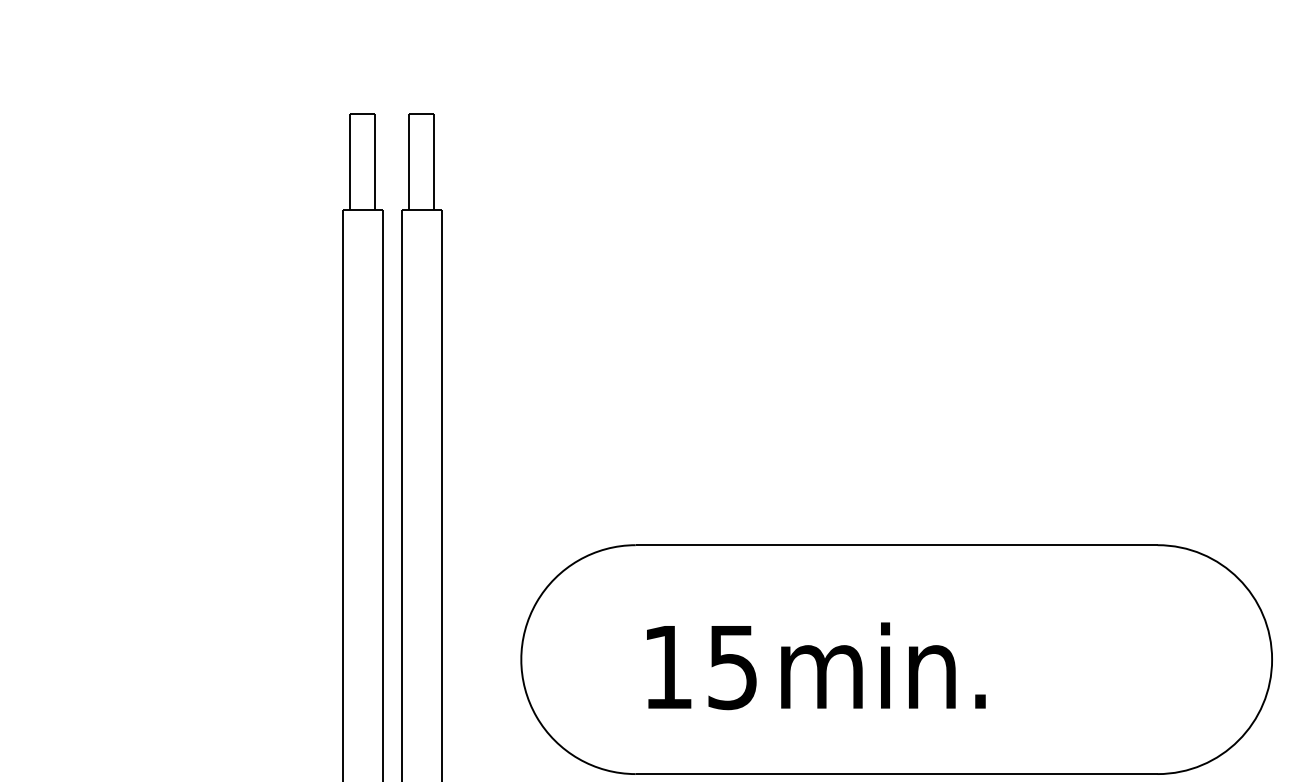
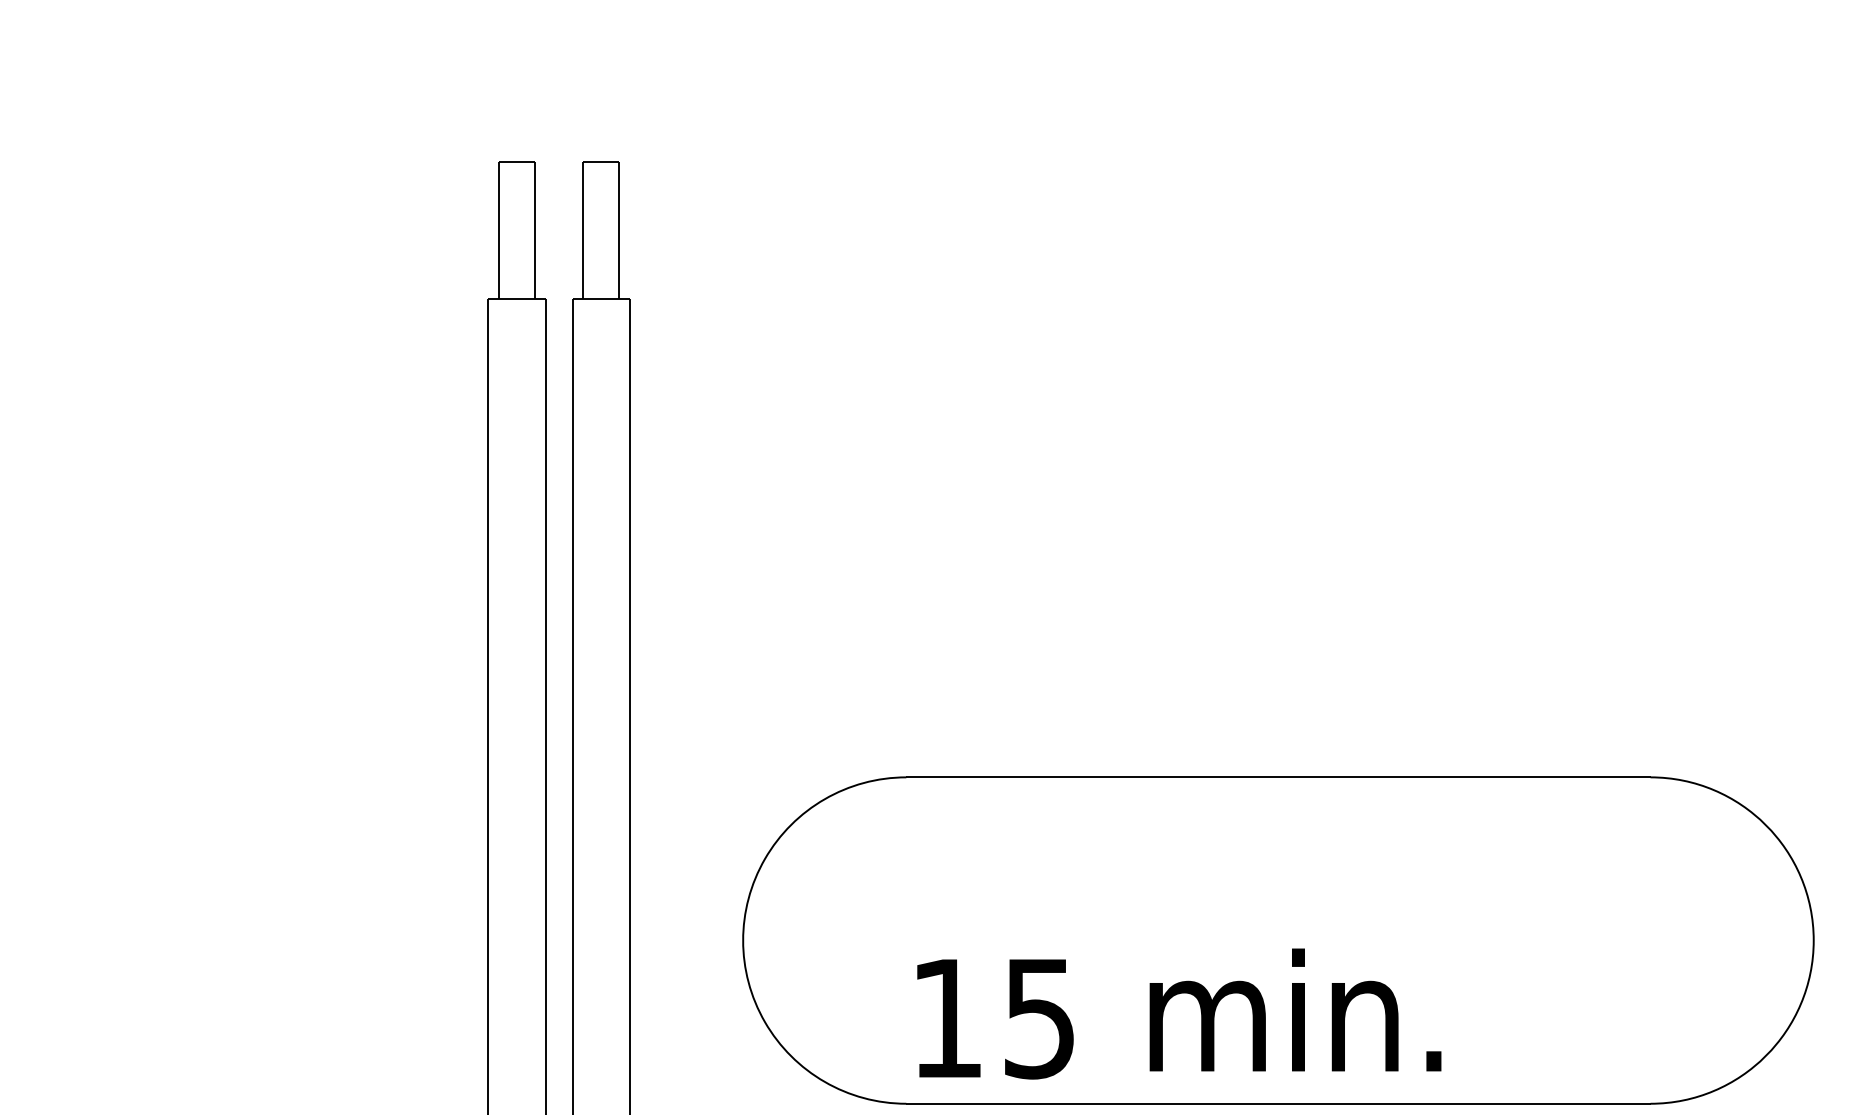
text: (883, 665) -> (1295, 1009), moved
text: (701, 668) -> (995, 1019), moved

